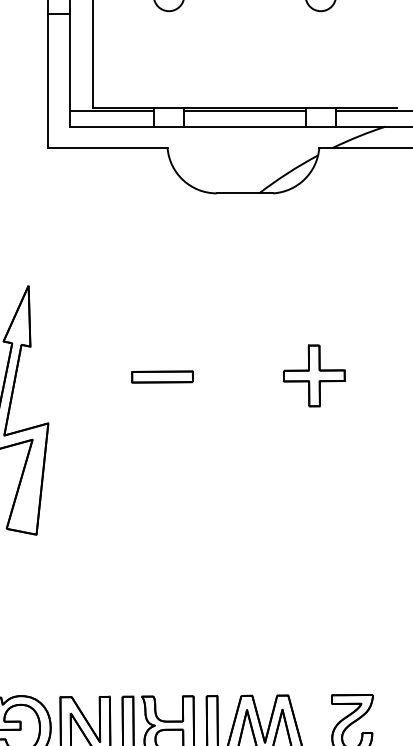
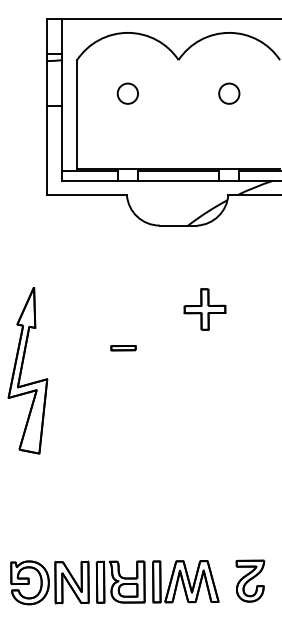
part: (162, 375) -> (123, 347), size x0.6
part: (313, 375) -> (204, 309), moved

